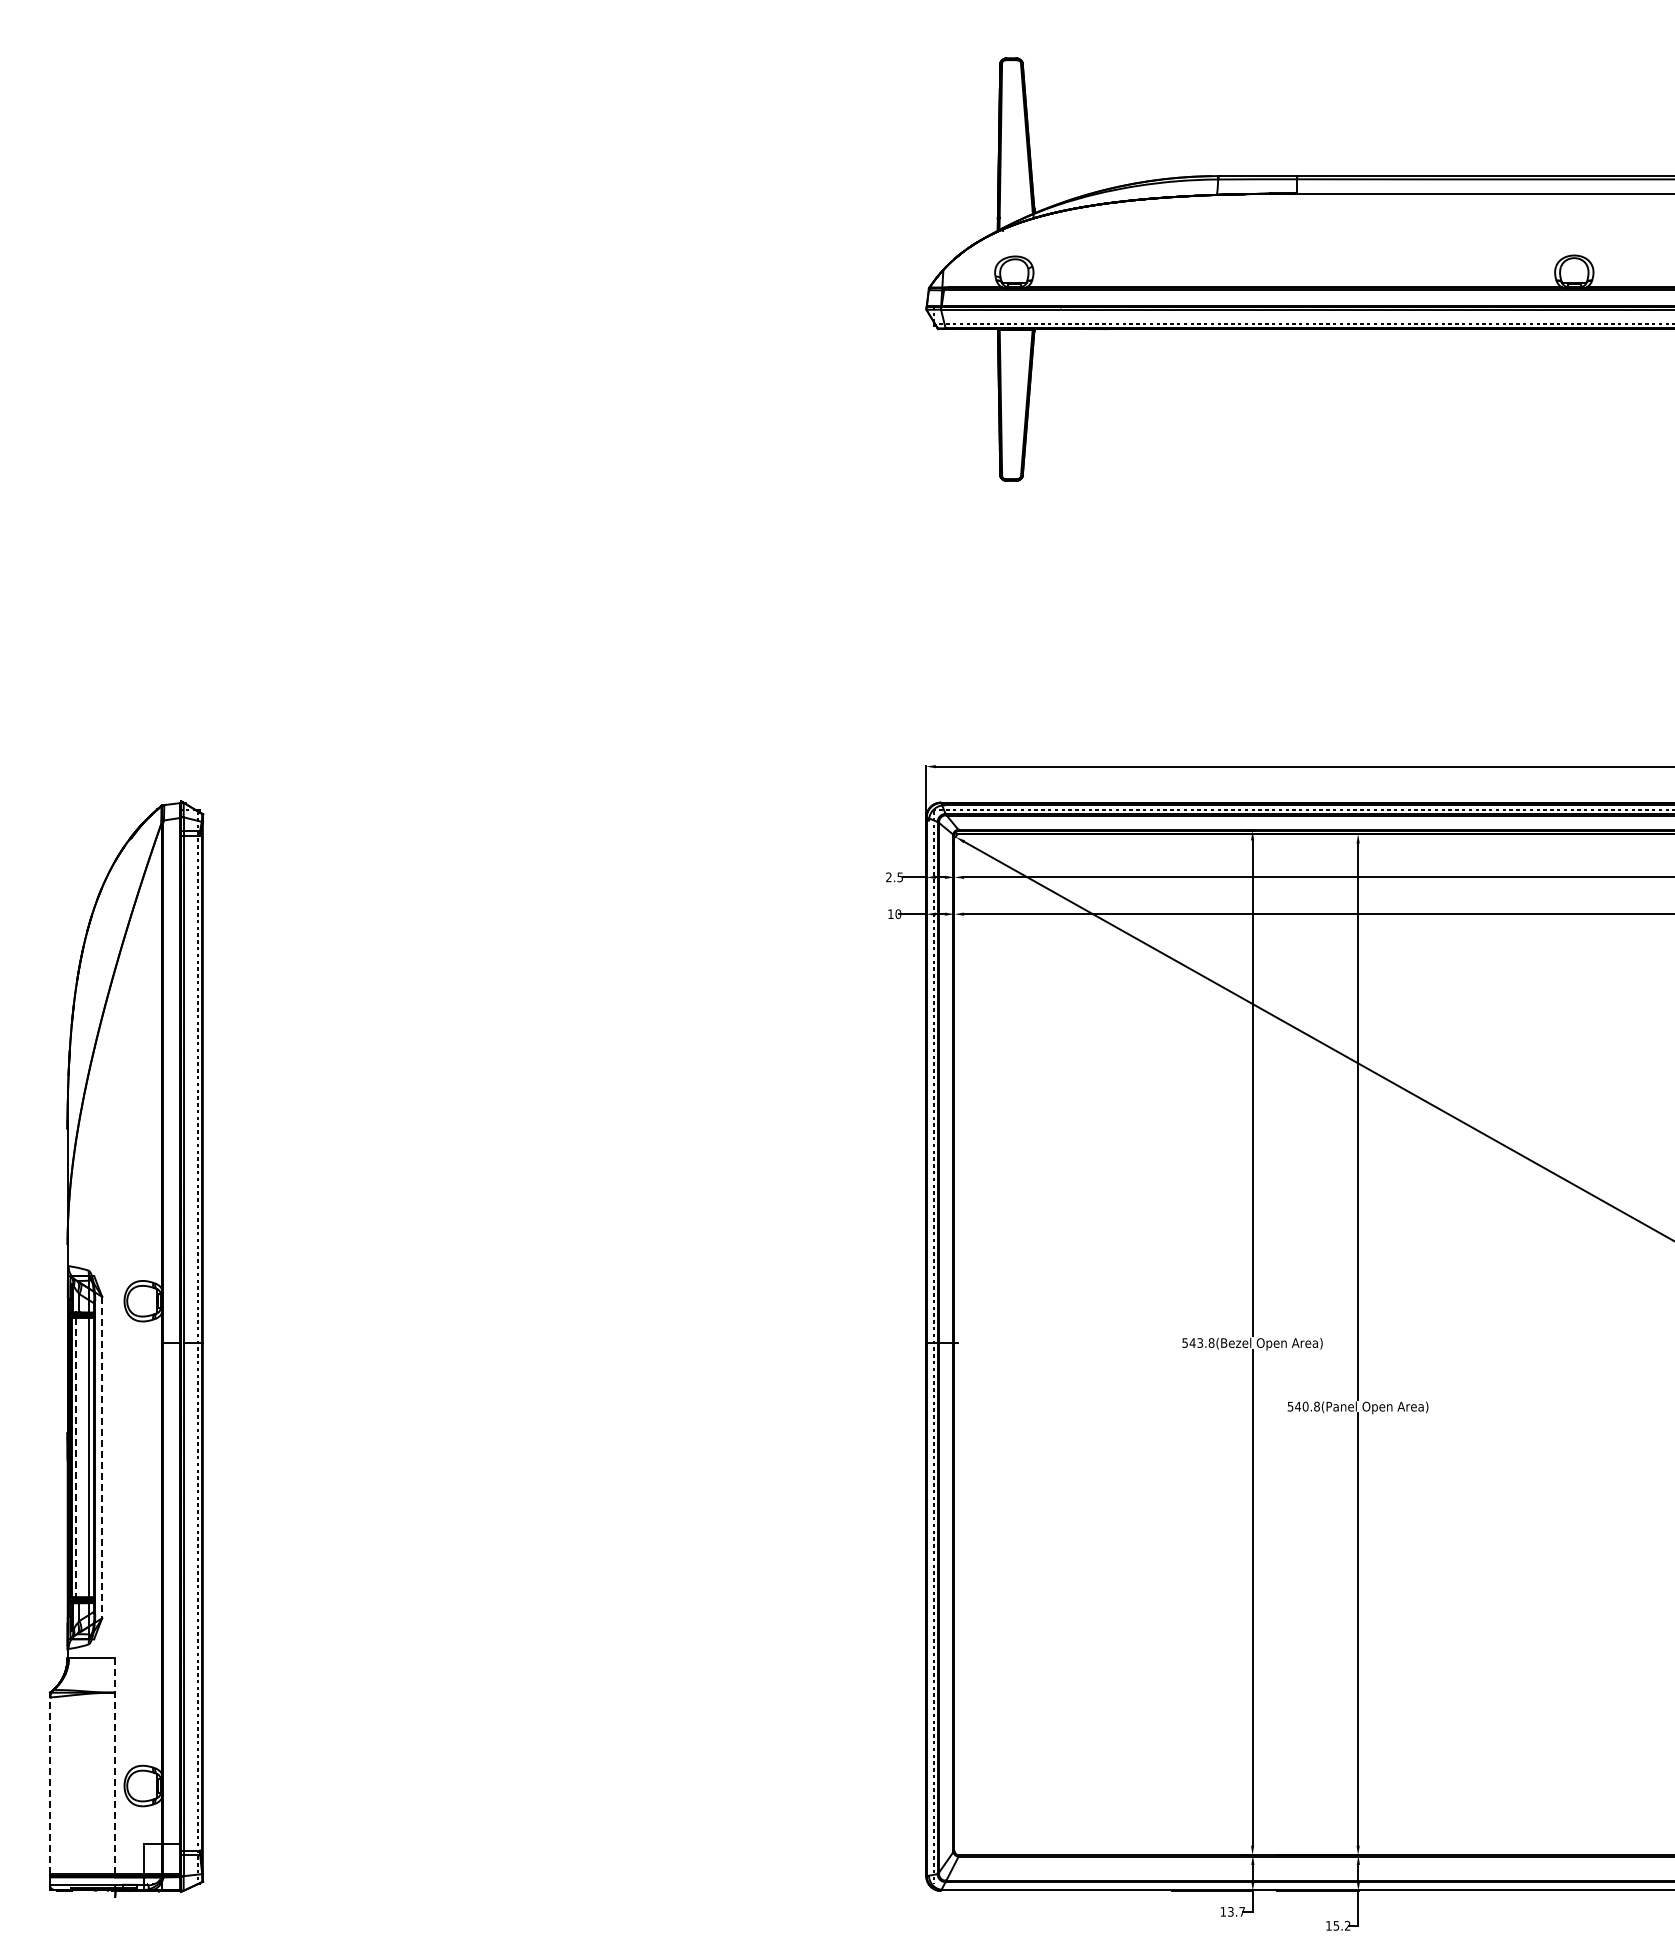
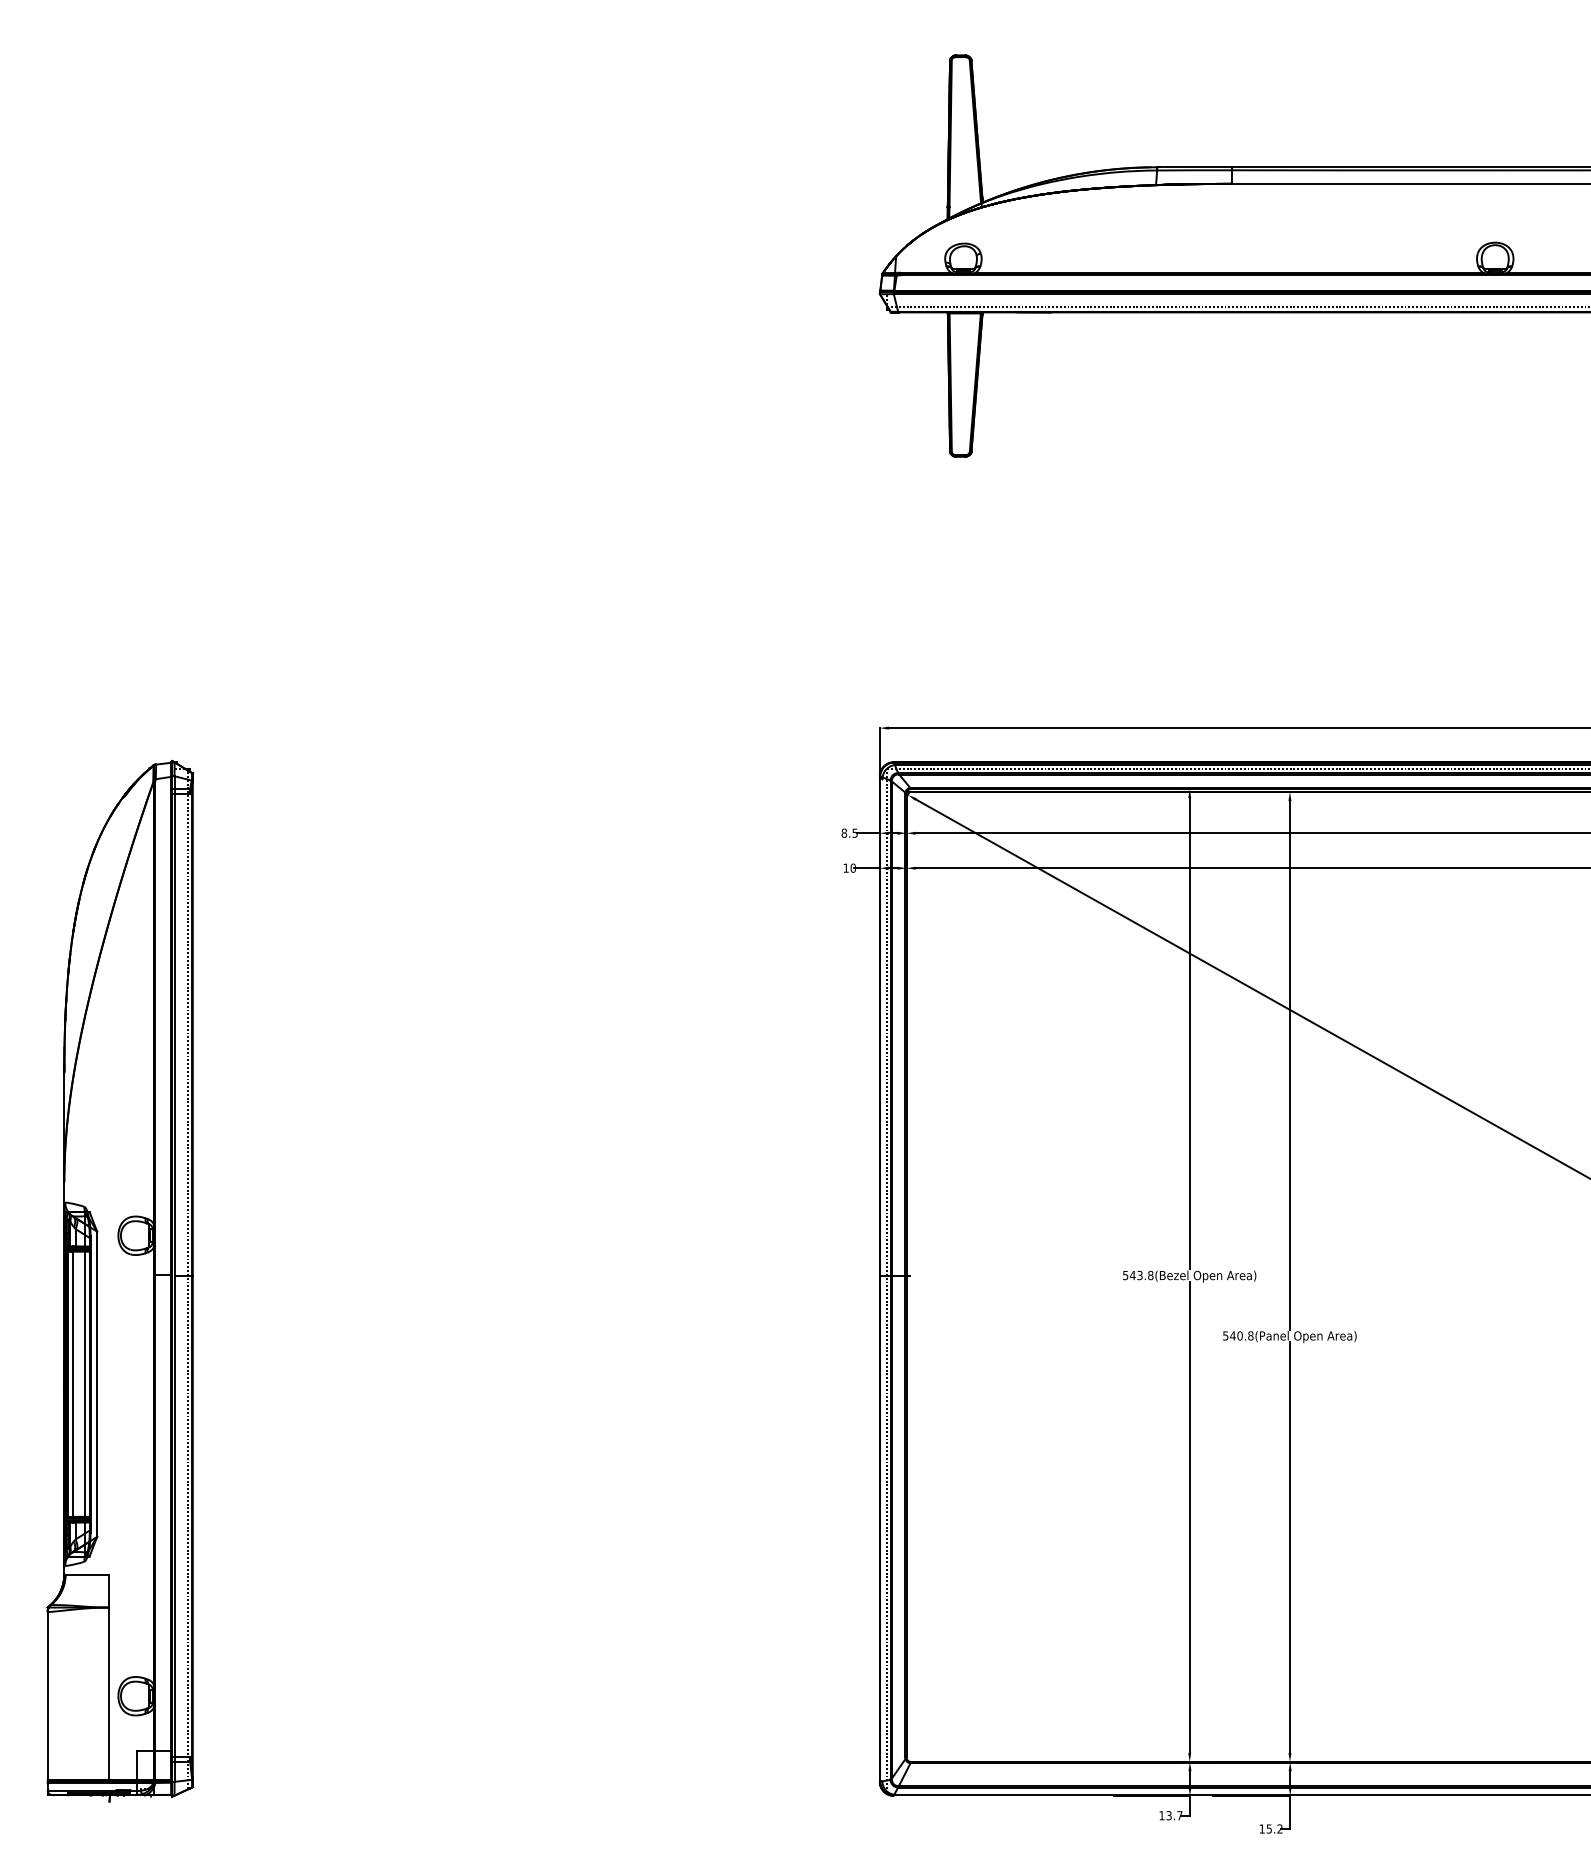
text: (888, 877) -> (843, 833), 2.5 -> 8.5
line: (76, 1457) -> (72, 1384), dashed -> solid
line: (102, 1457) -> (97, 1384), dashed -> solid
line: (115, 1765) -> (109, 1676), dashed -> solid
line: (50, 1785) -> (48, 1695), dashed -> solid

